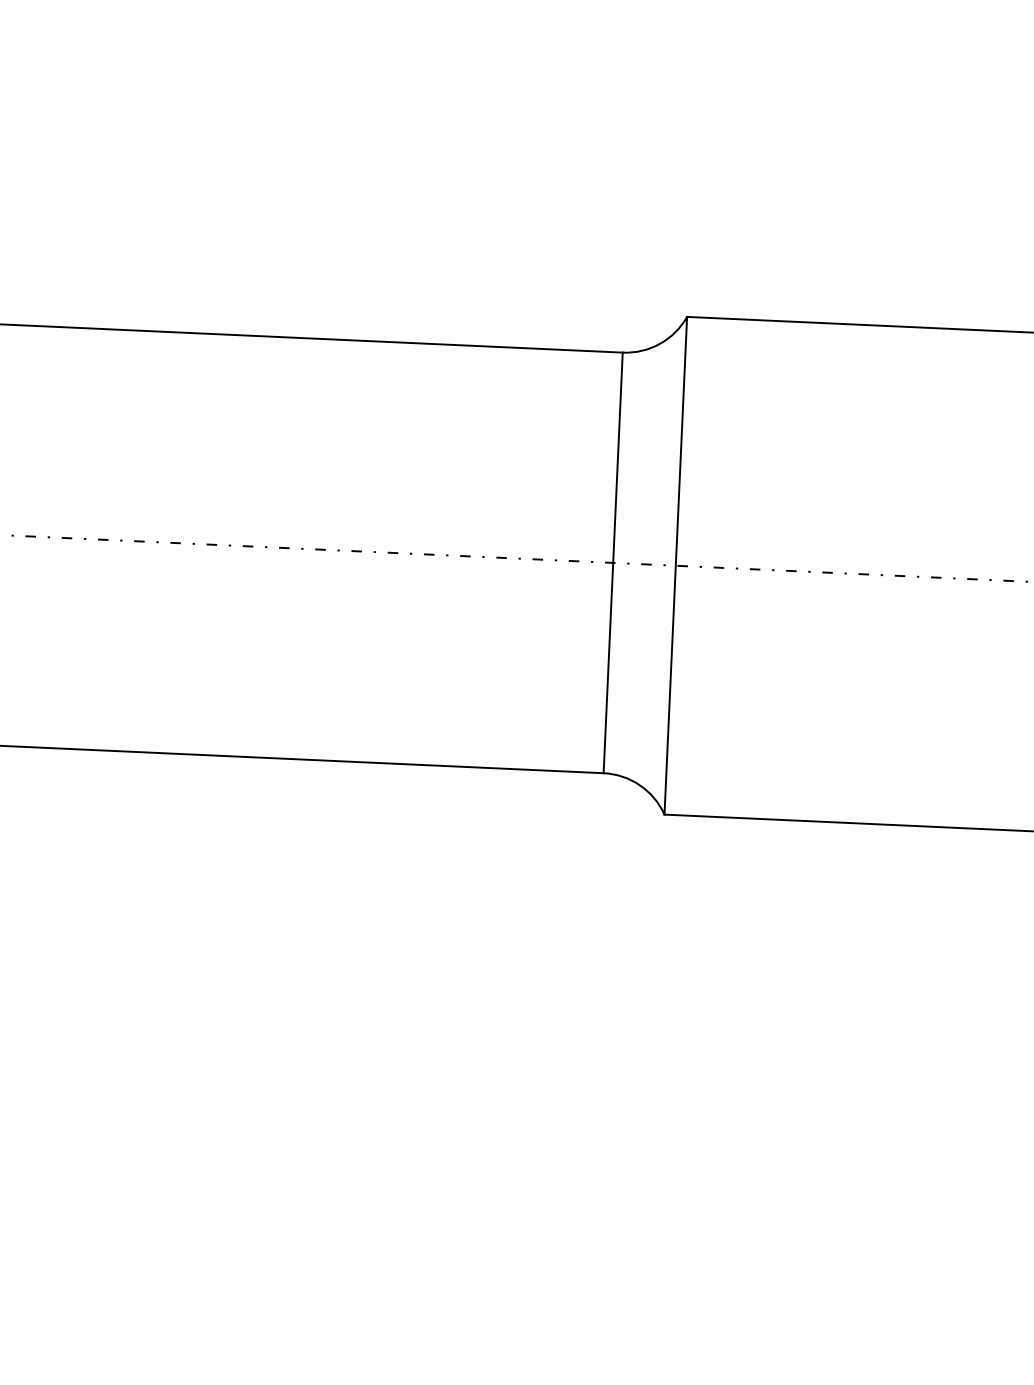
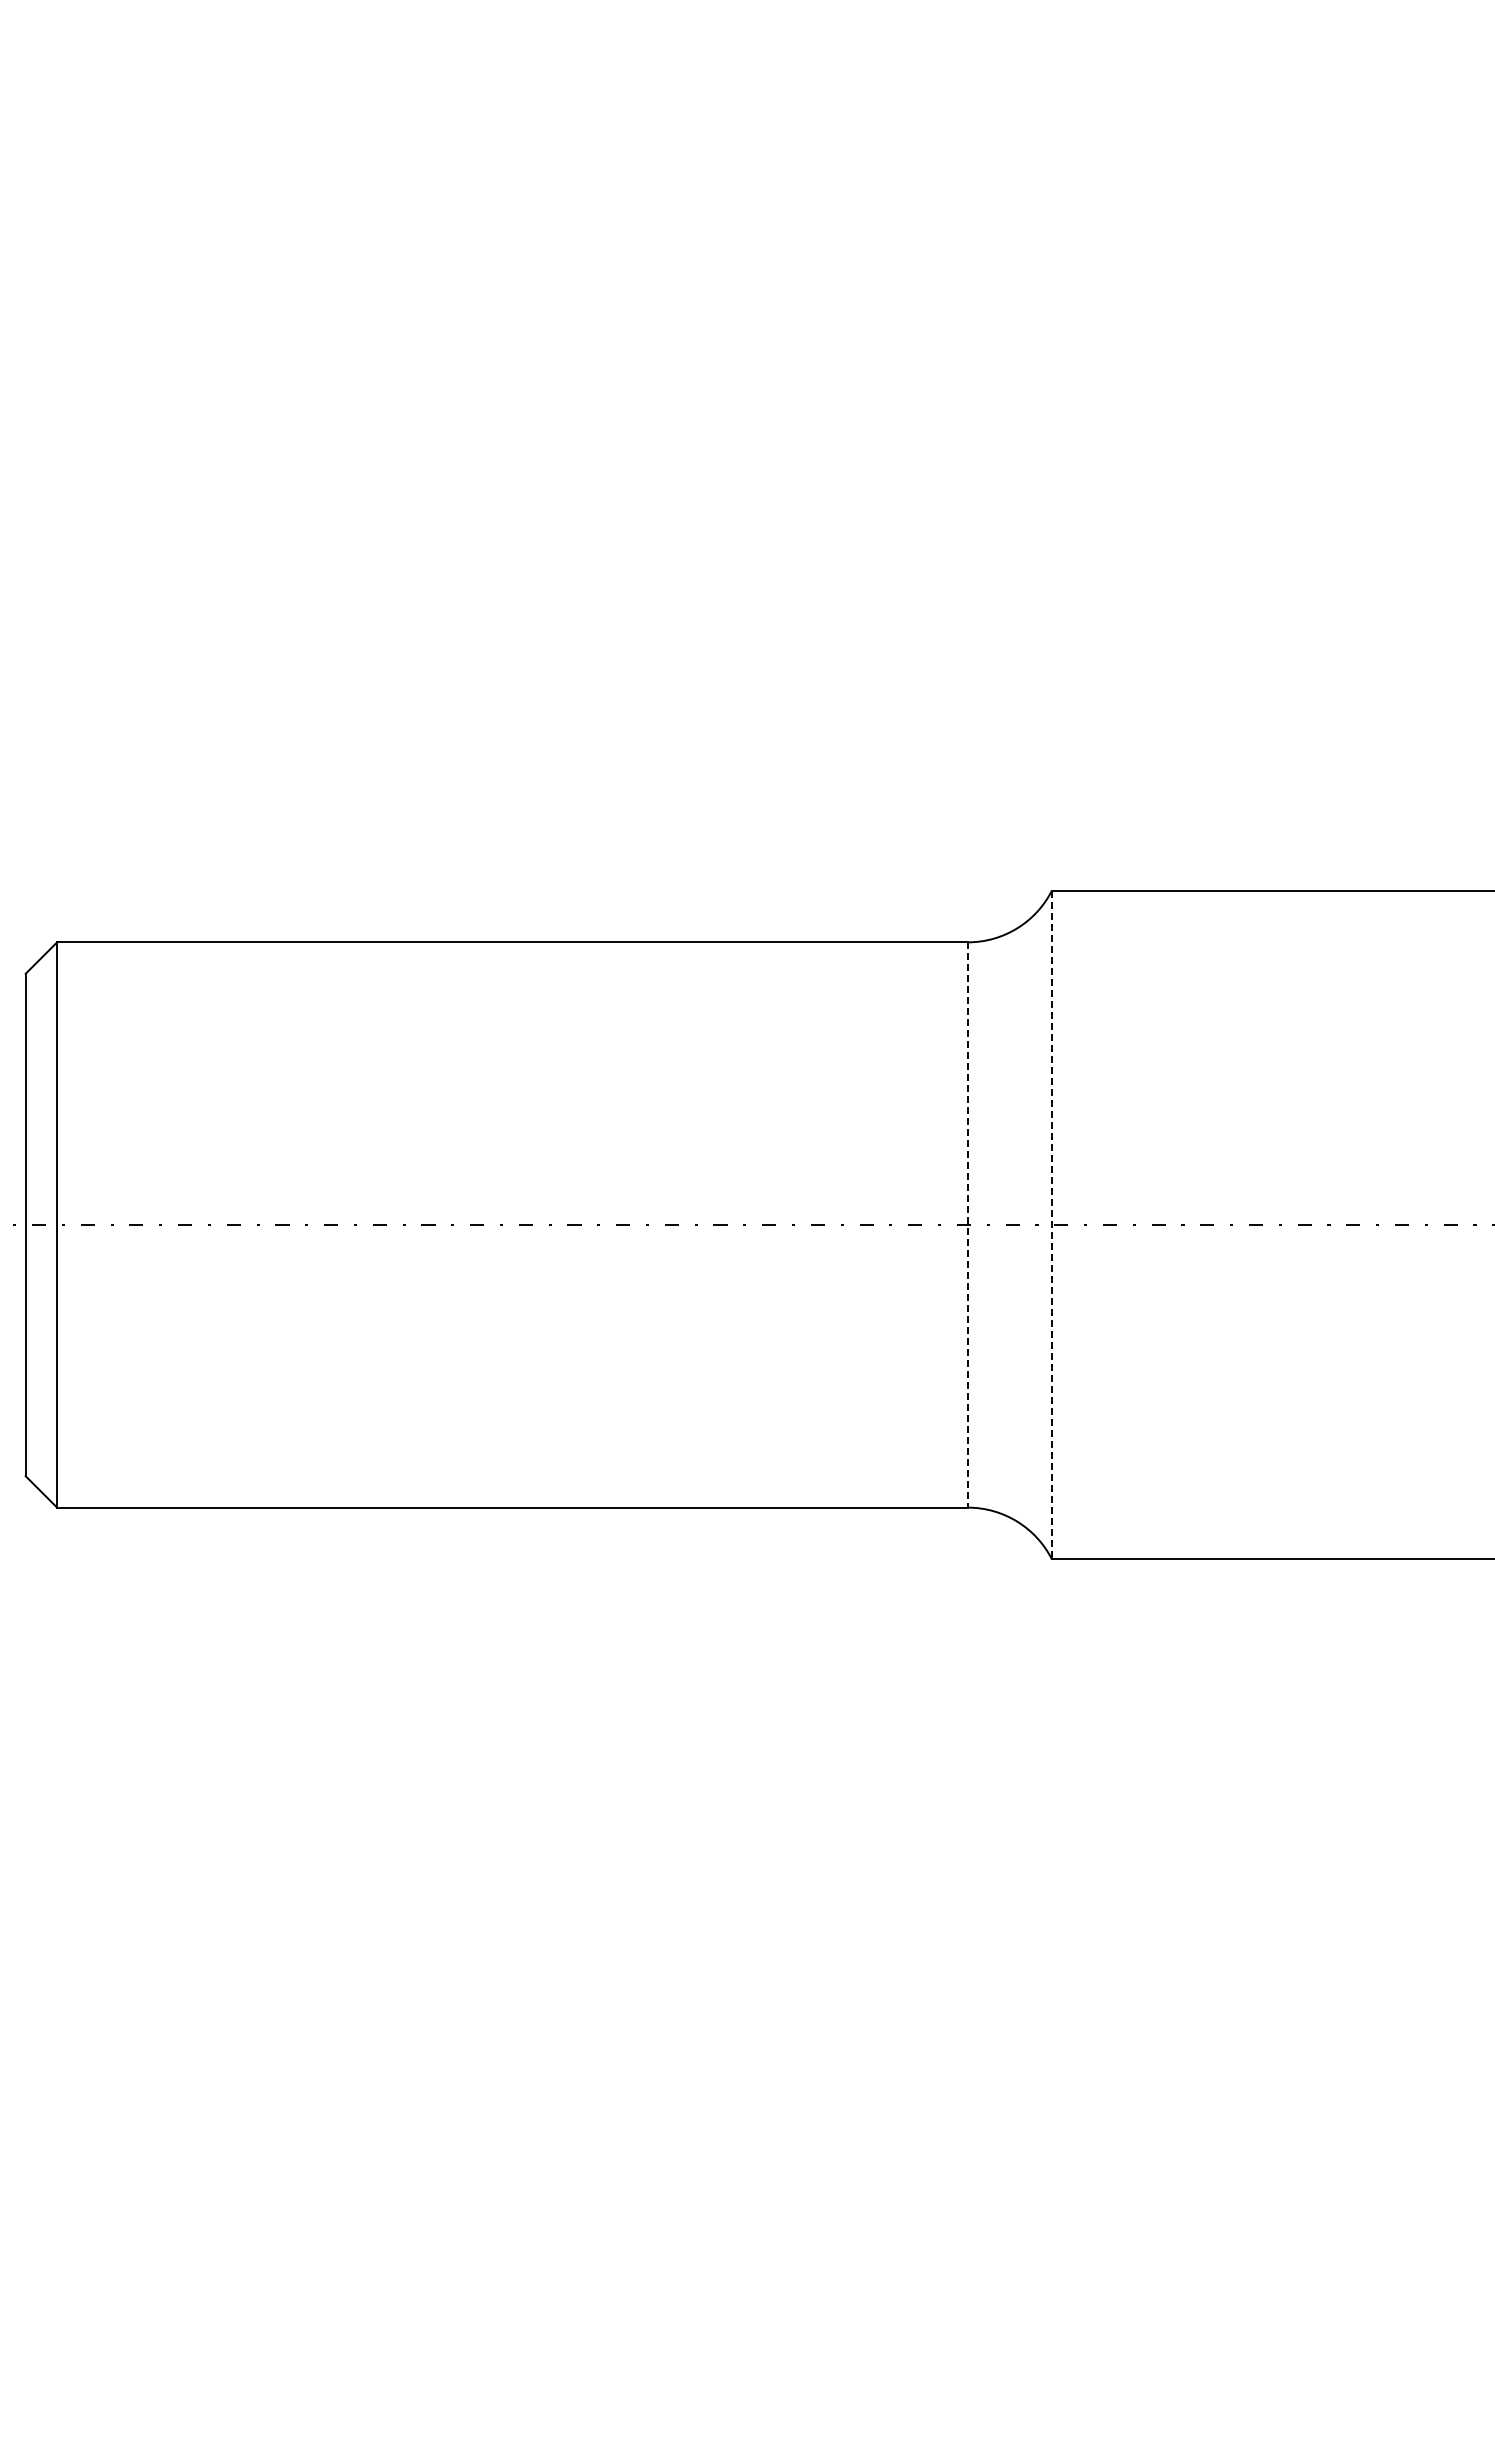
line: (612, 563) -> (967, 1225), solid -> dashed
line: (676, 566) -> (1052, 1225), solid -> dashed

